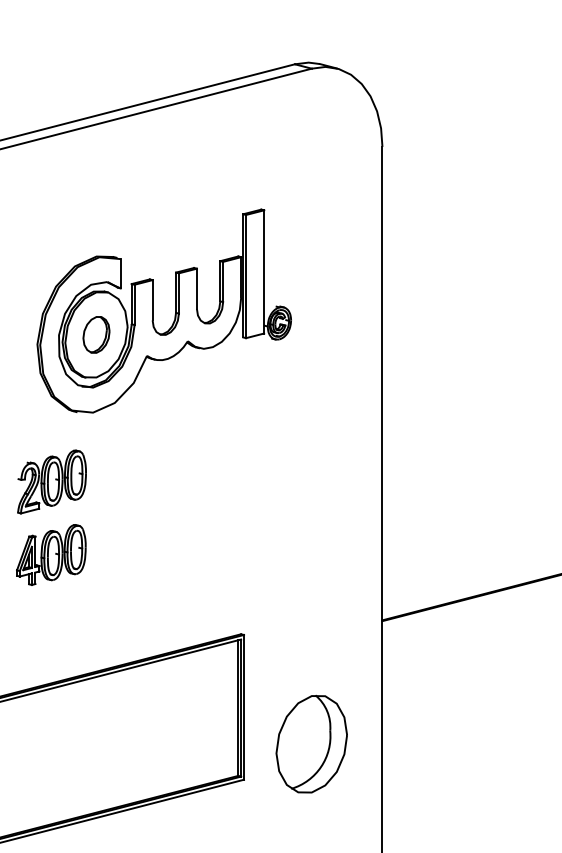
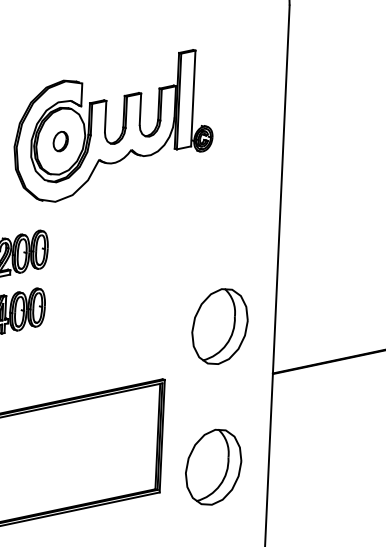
part: (96, 334) -> (60, 141), size x0.7
part: (311, 562) -> (219, 326), added

